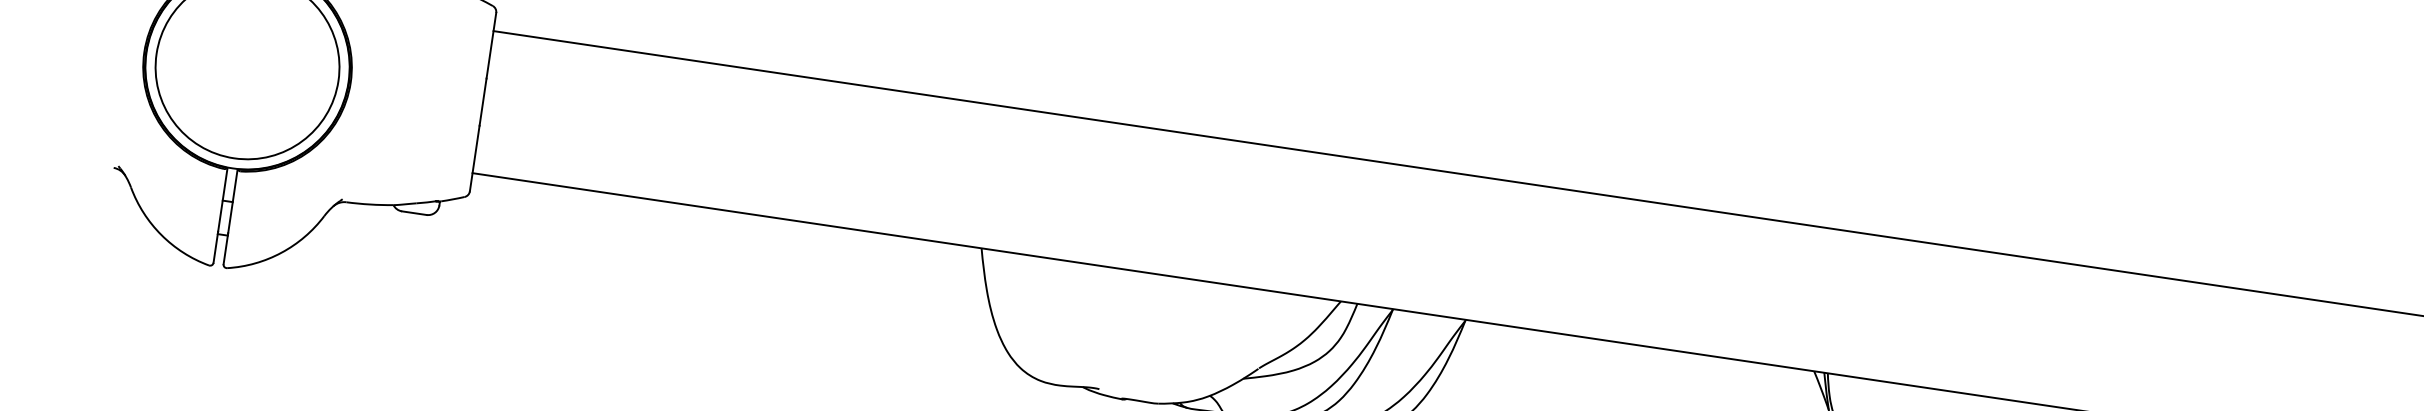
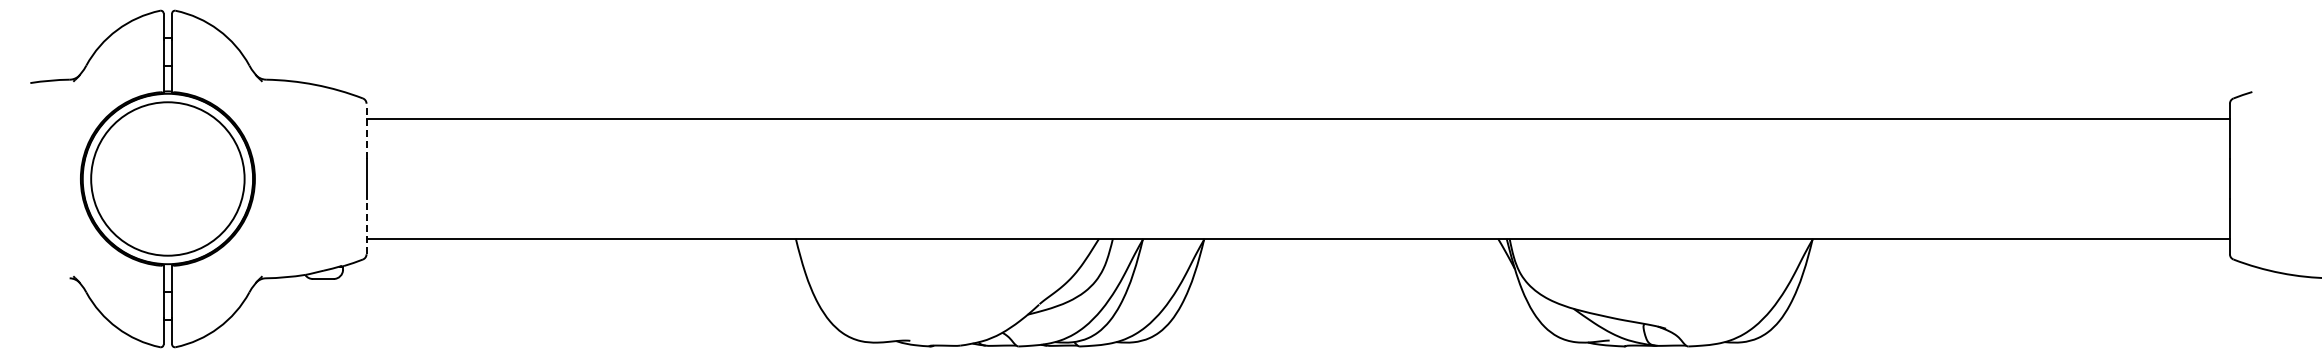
line: (491, 45) -> (366, 131), solid -> dashed
line: (474, 158) -> (366, 226), solid -> dashed

